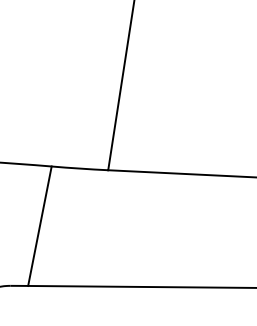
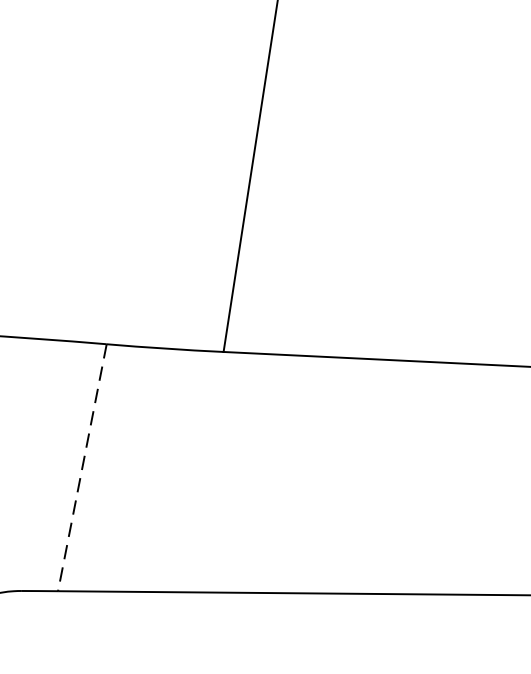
line: (39, 226) -> (81, 468), solid -> dashed

